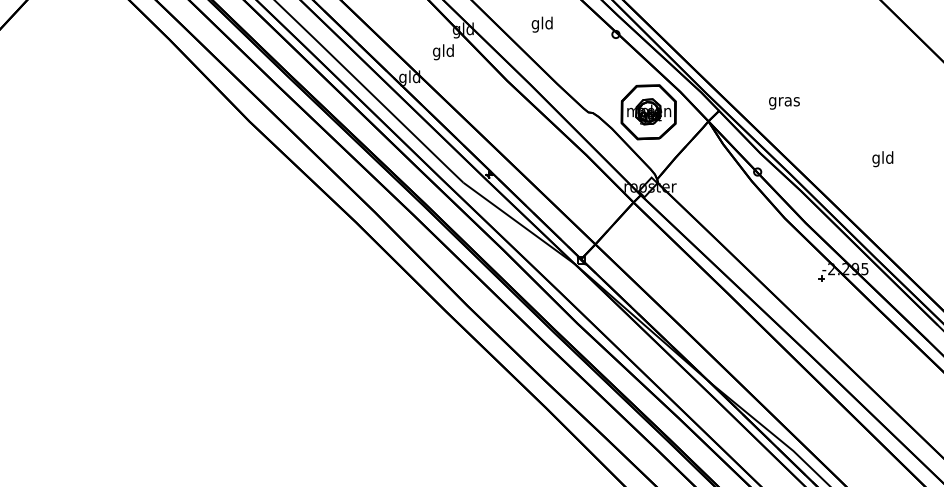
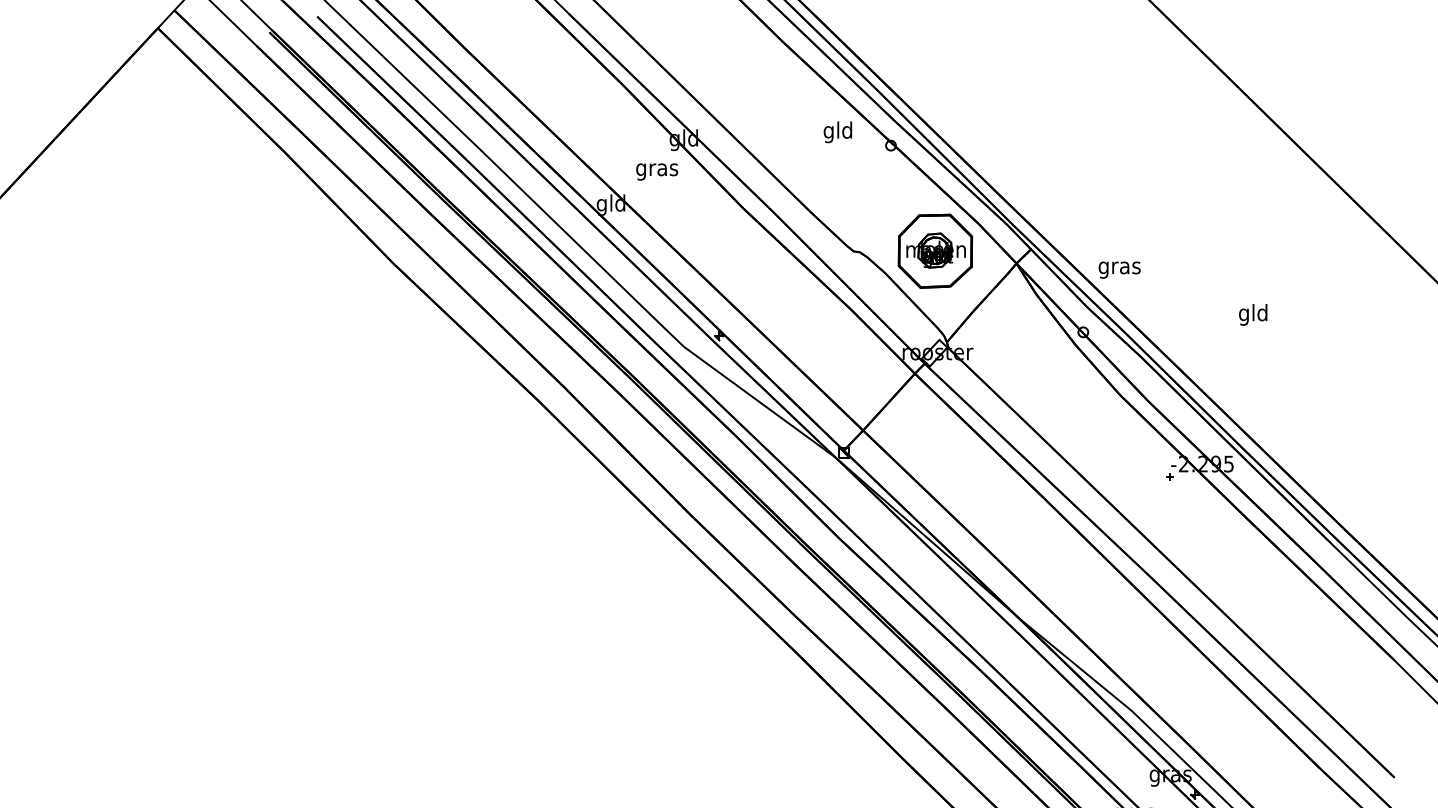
text: (541, 24) -> (837, 132), moved
text: (443, 52) -> (657, 169), gld -> gras
text: (784, 102) -> (1119, 269), moved

